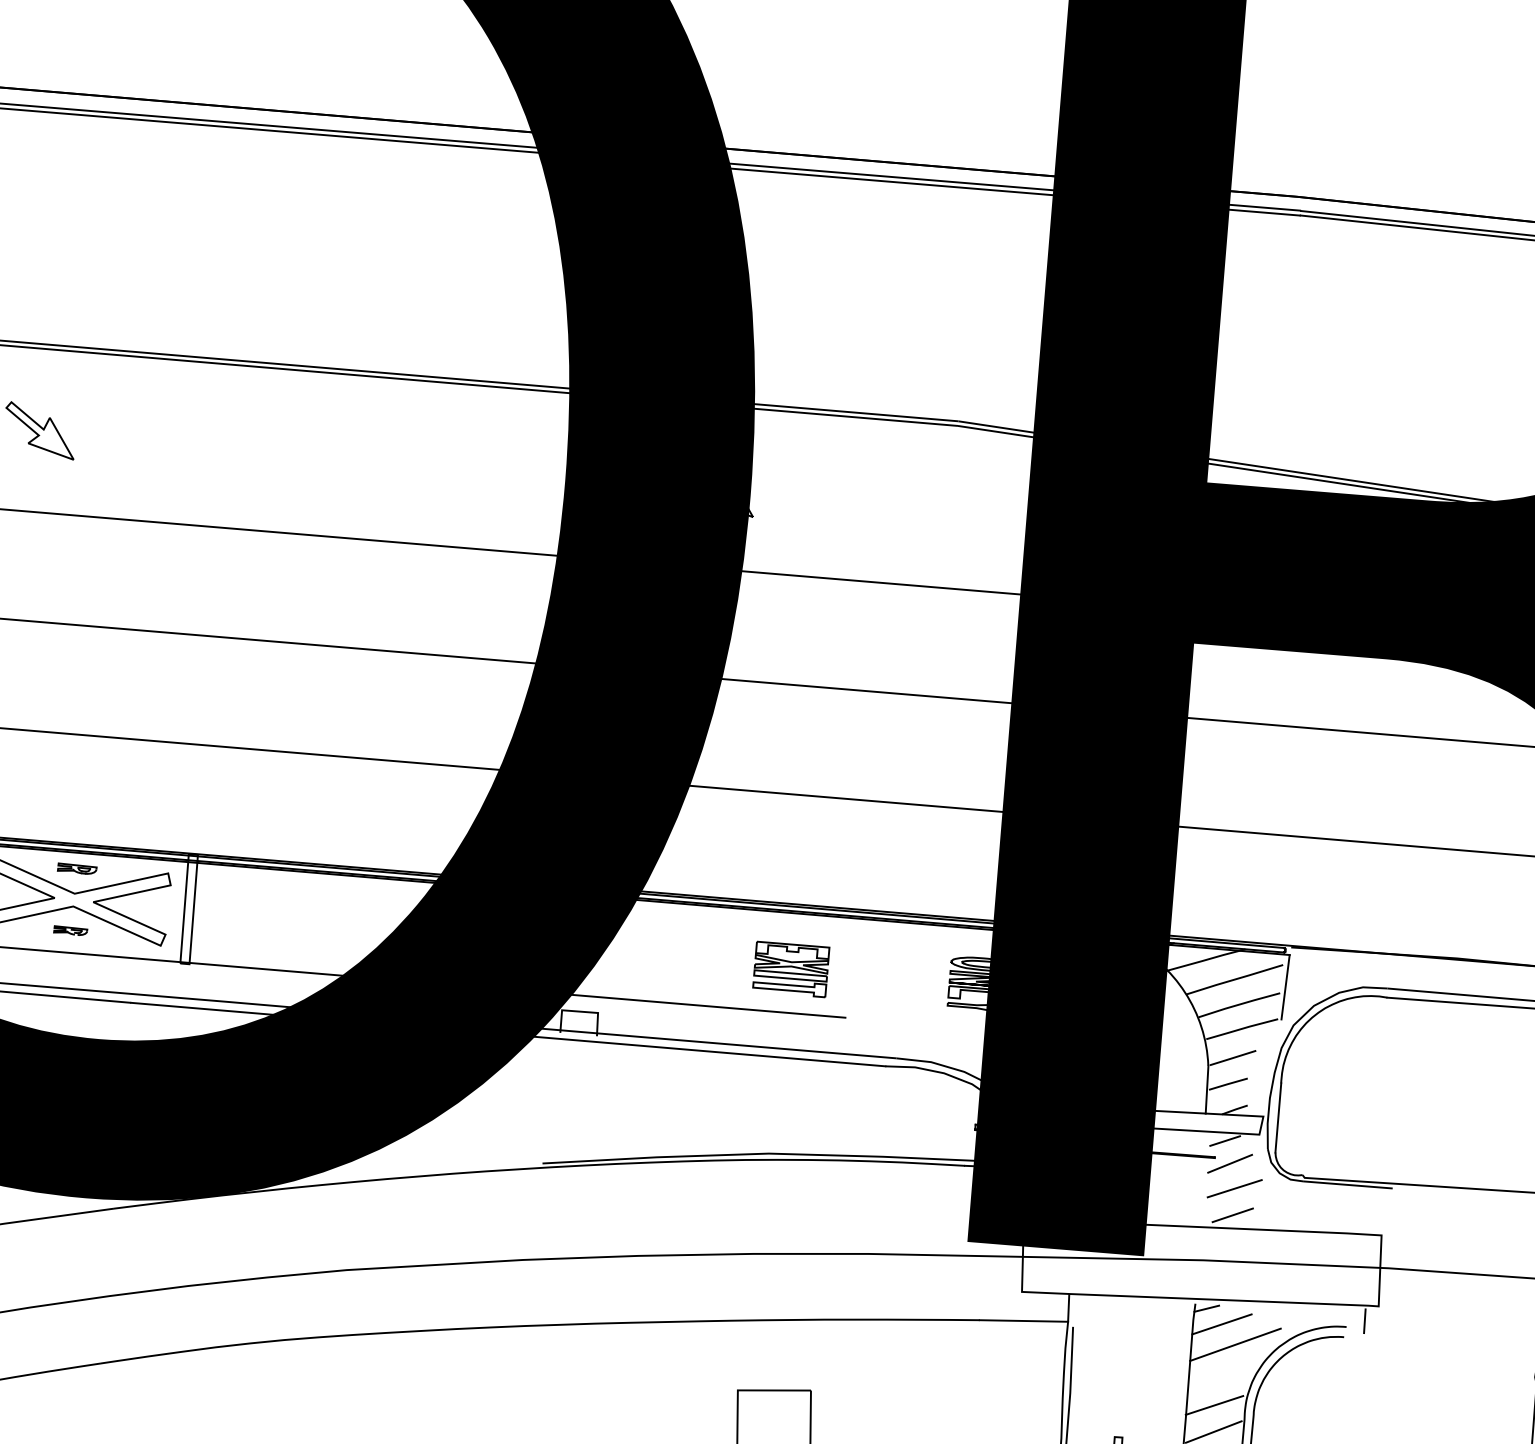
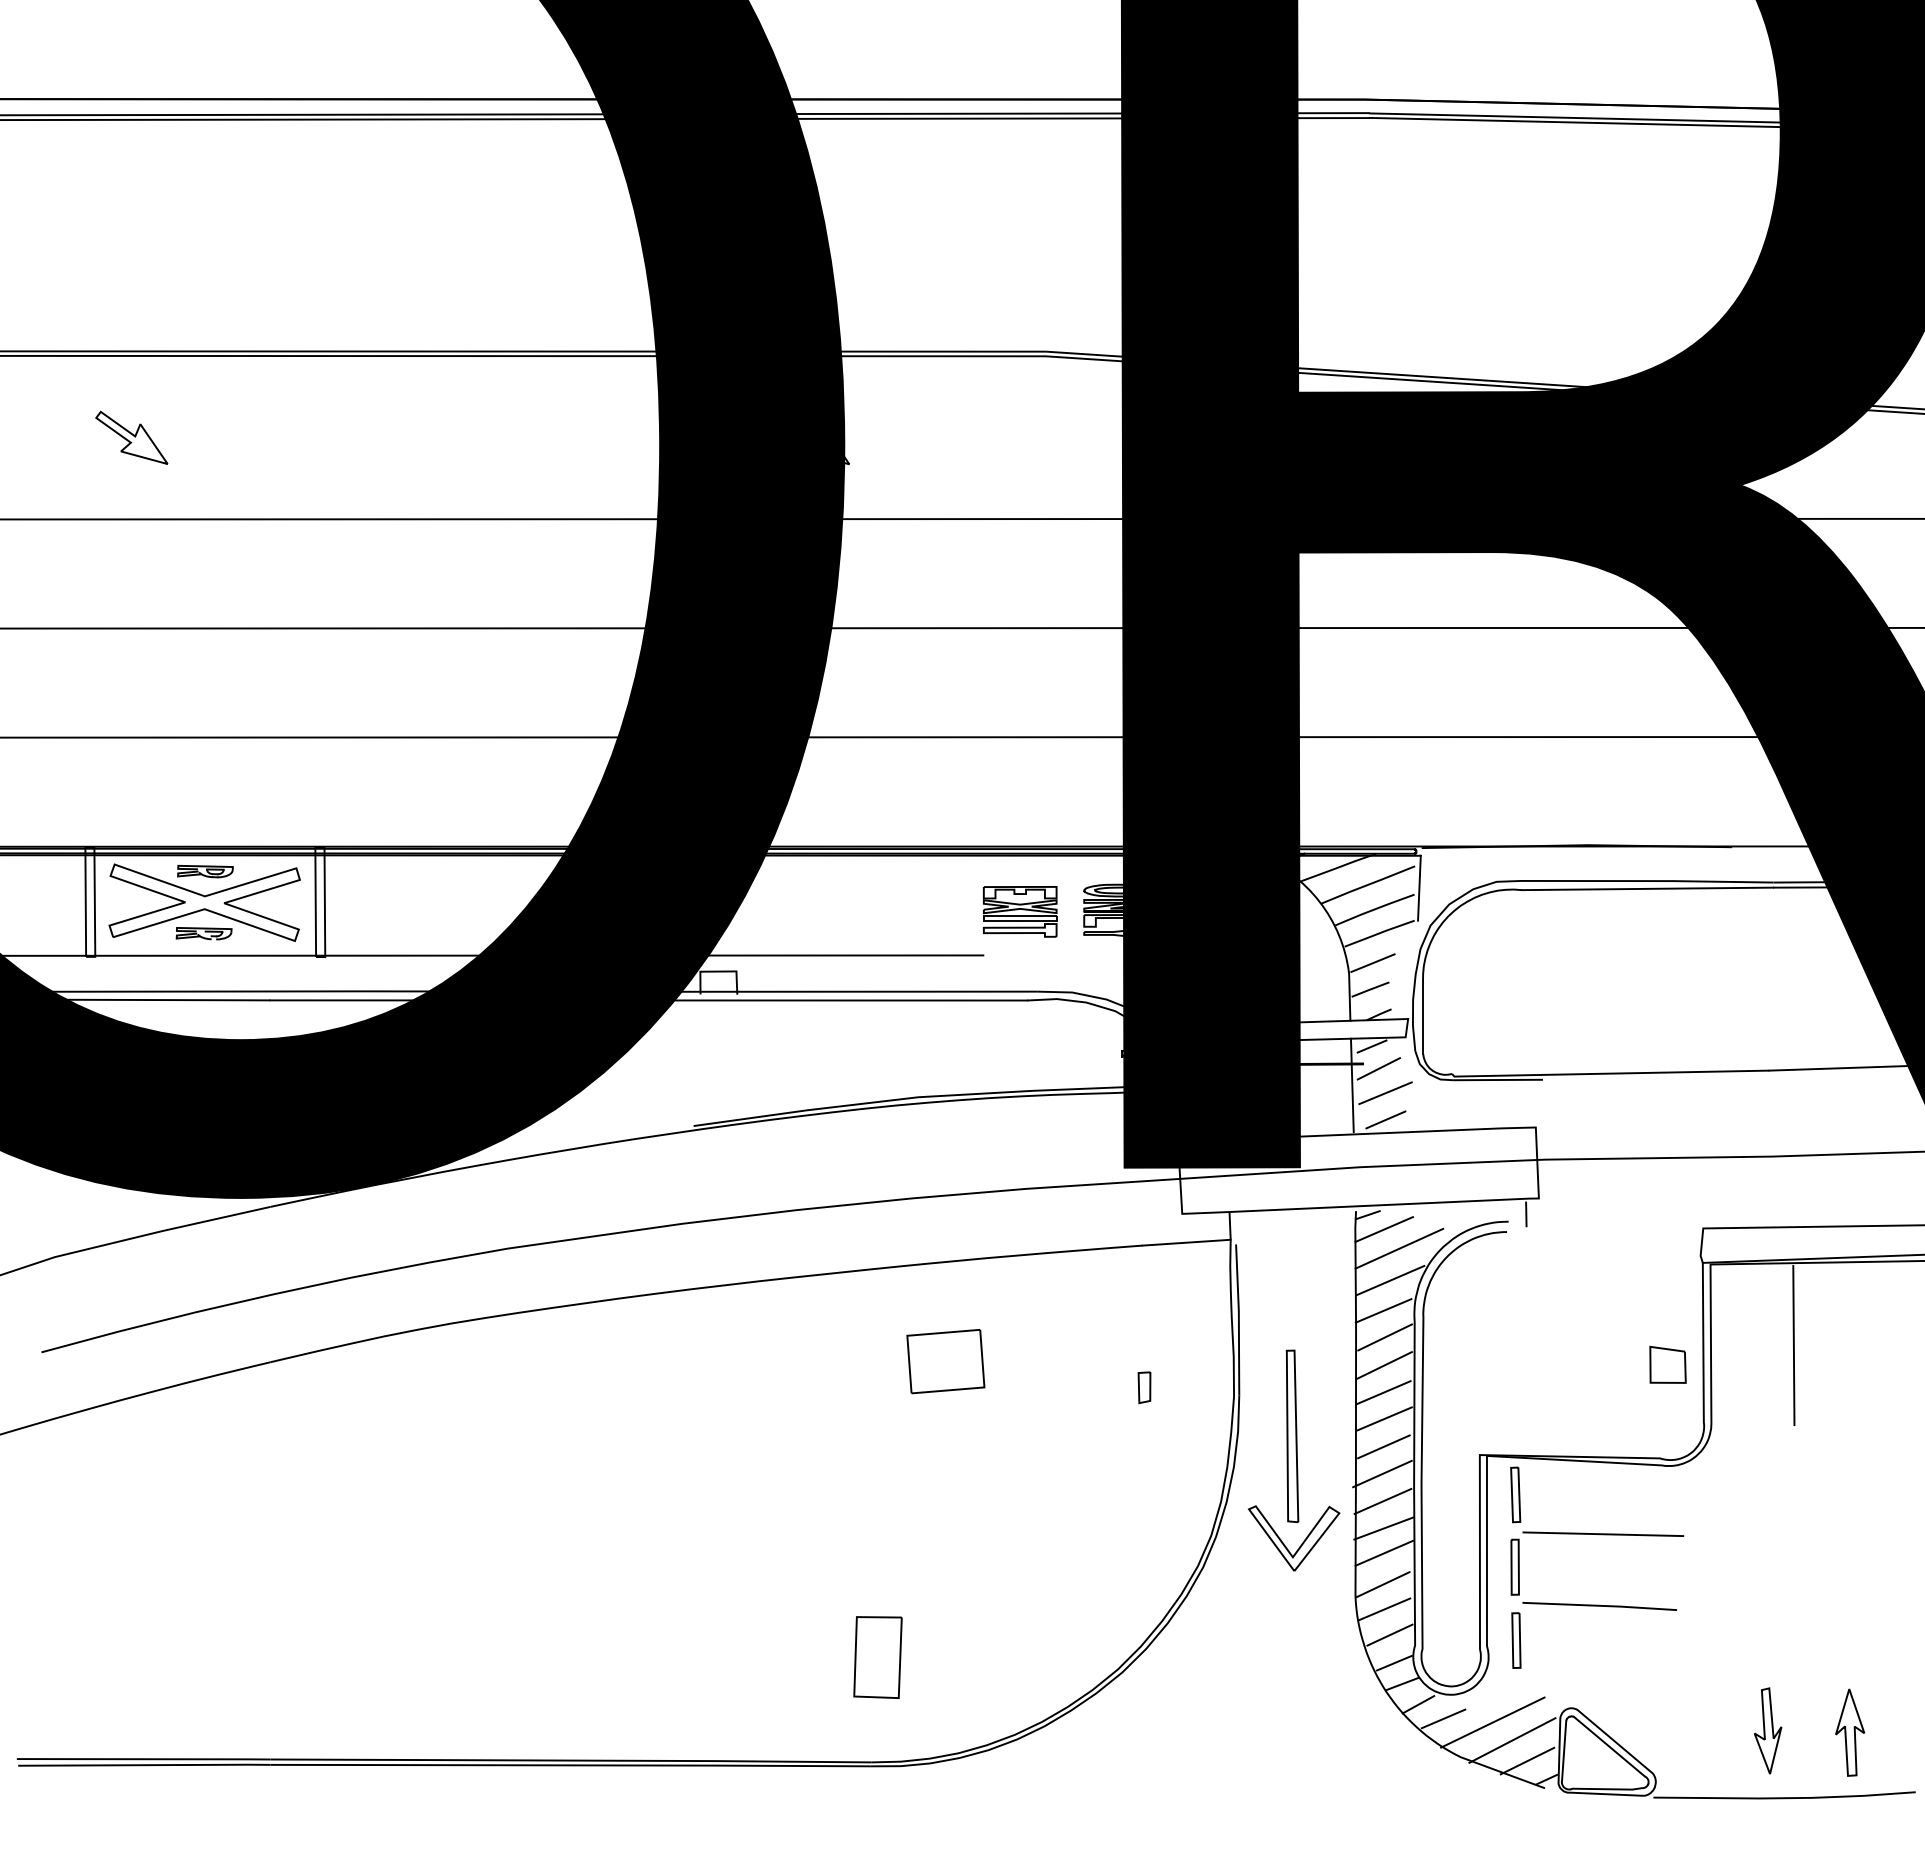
part: (77, 868) -> (205, 871), size x1.43
part: (70, 930) -> (203, 933), size x1.67
part: (790, 969) -> (1019, 911), moved
line: (1201, 1178) -> (1351, 1085), added
line: (1223, 1375) -> (1390, 1280), added

